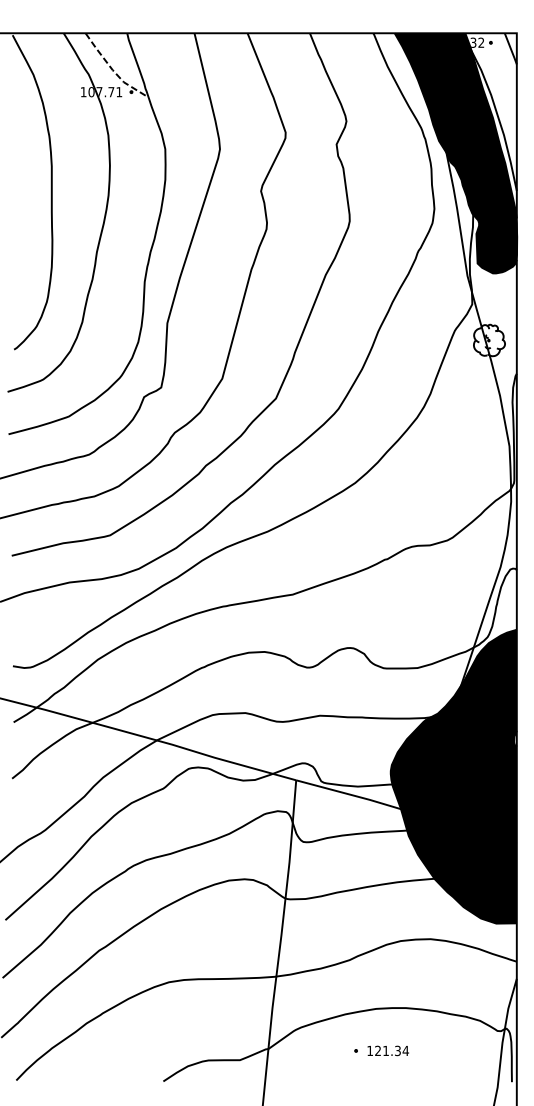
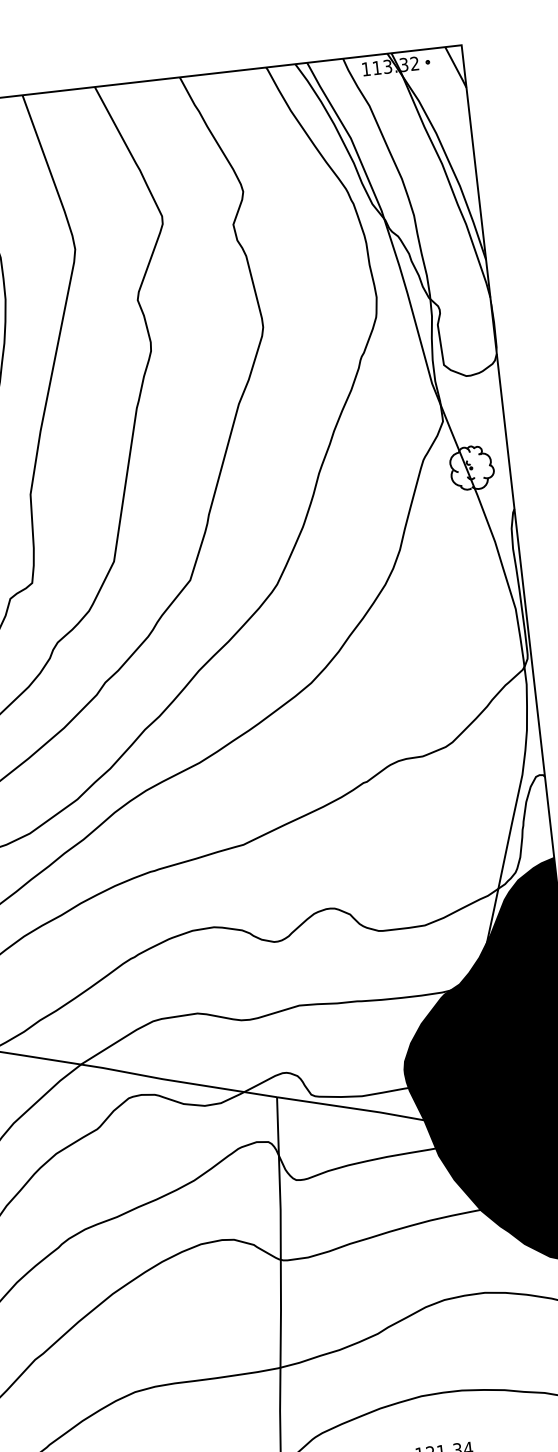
fill: (455, 153) -> (396, 218), removed

